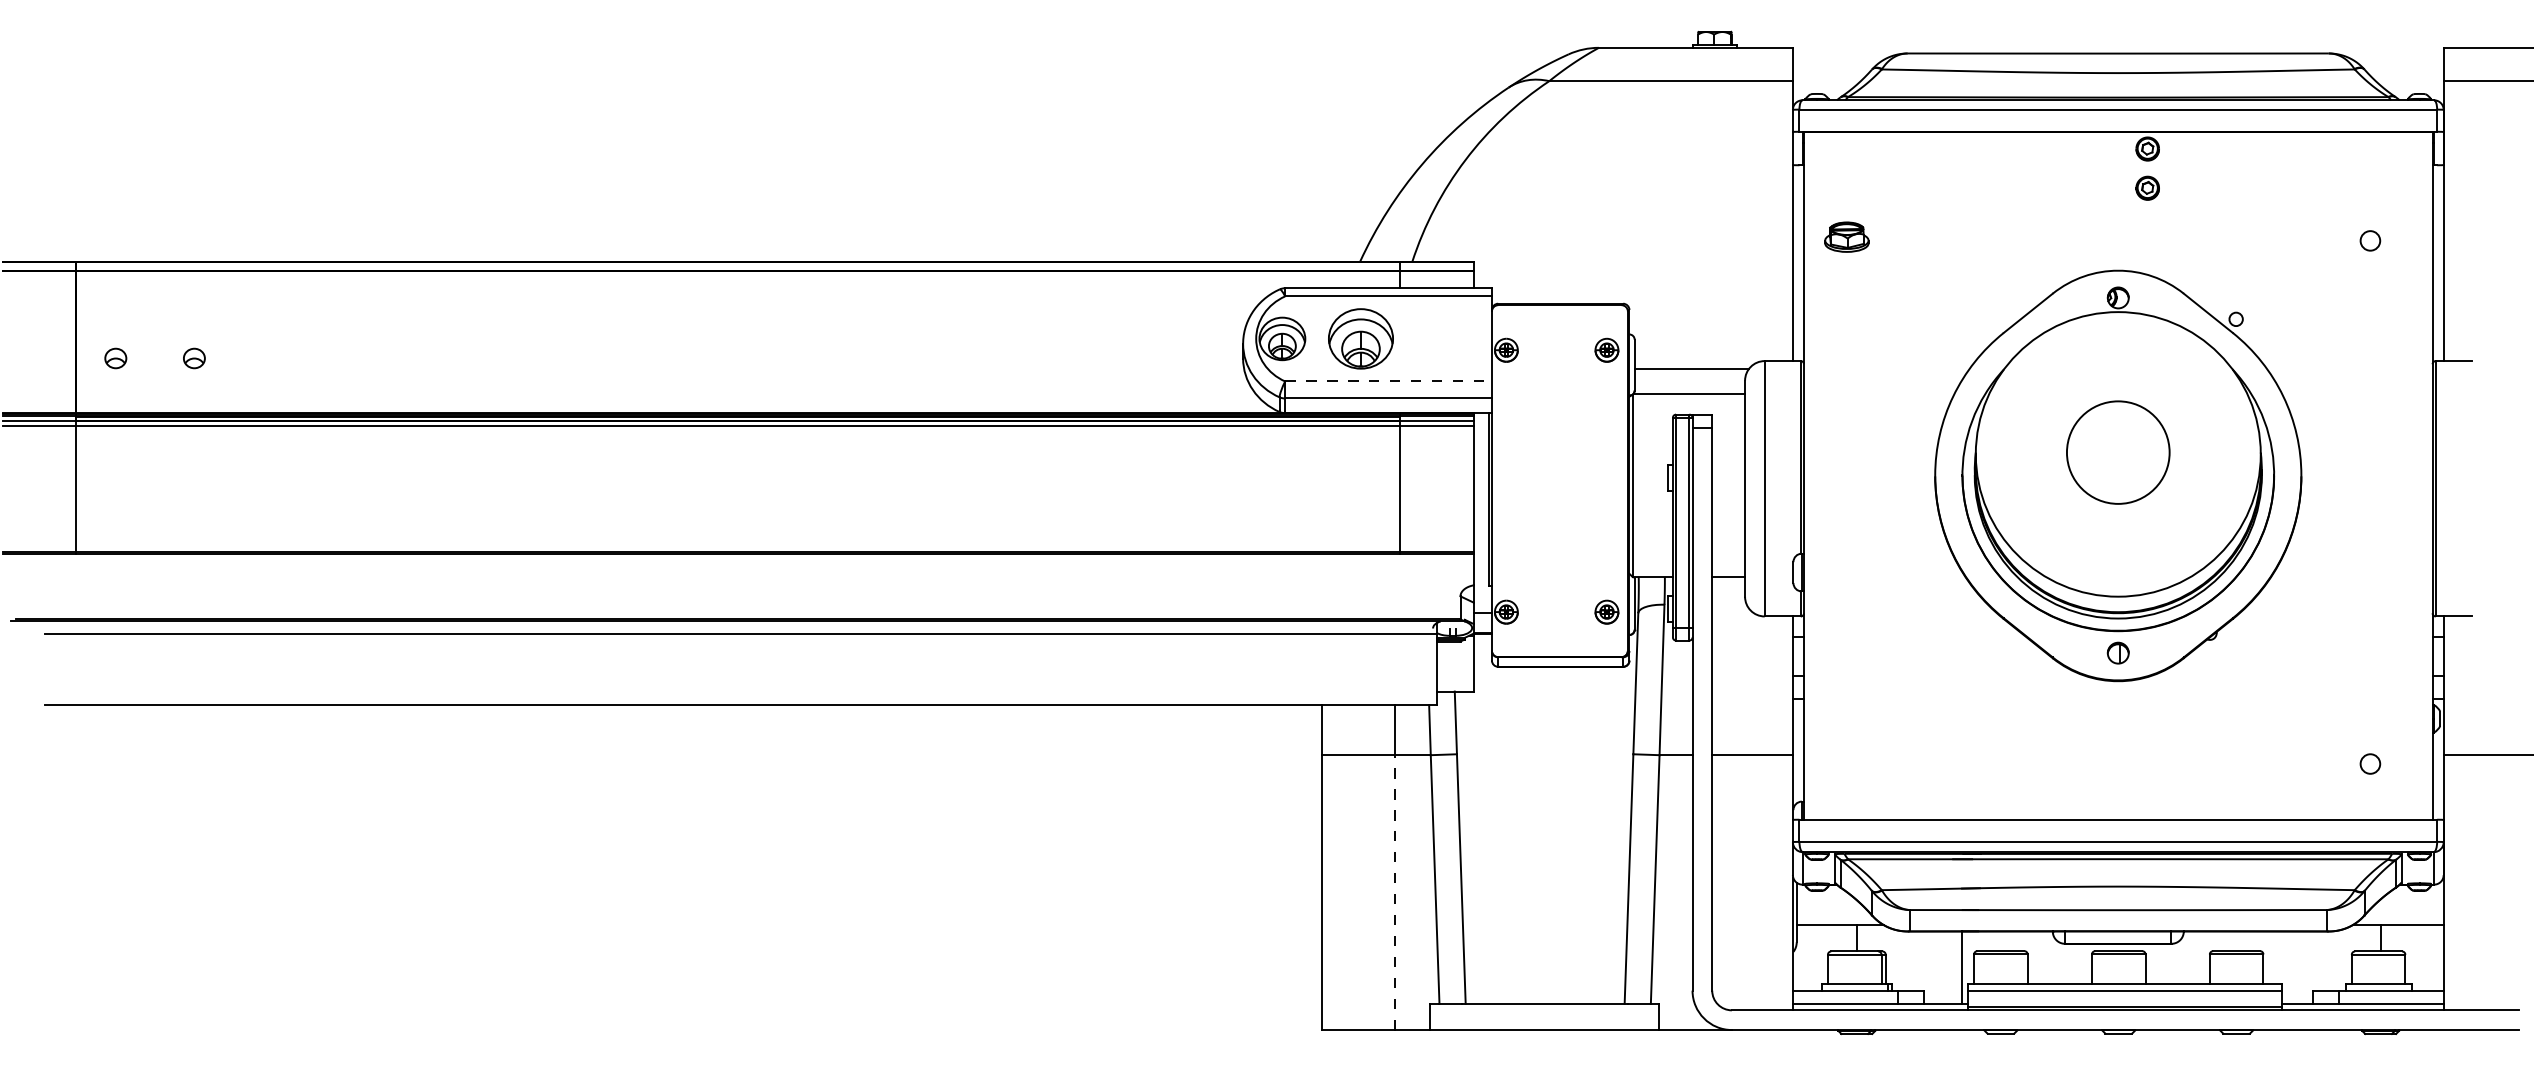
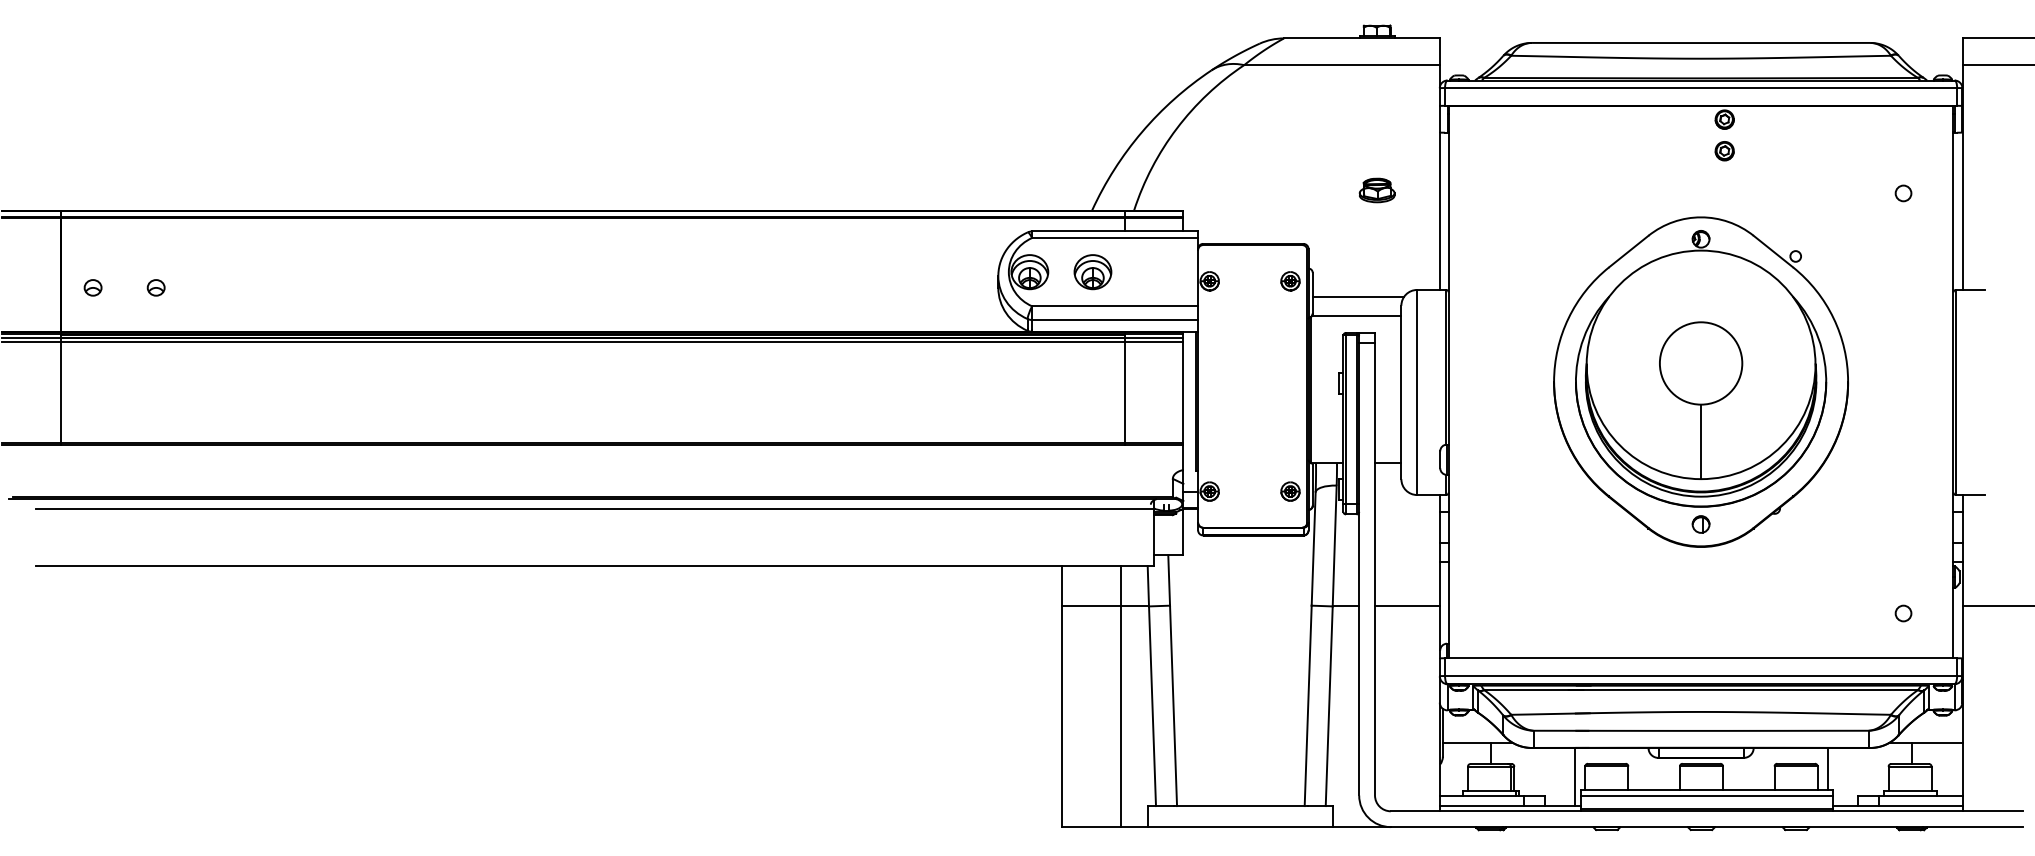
part: (1846, 236) -> (1376, 189), moved
part: (1360, 338) -> (1092, 271), size x0.71
line: (1389, 381) -> (1115, 306), dashed -> solid
line: (2118, 549) -> (1701, 441), added
line: (1395, 892) -> (1120, 716), dashed -> solid
line: (2275, 957) -> (1827, 768), added

